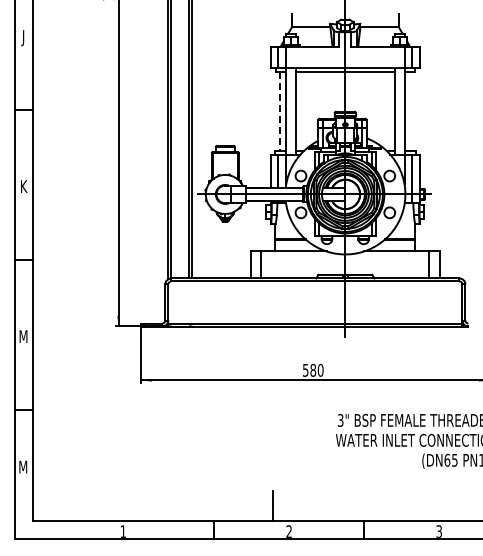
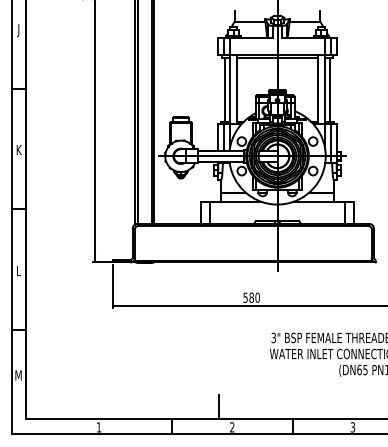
line: (279, 111) -> (224, 89), dashed -> solid
line: (411, 111) -> (330, 89), added
text: (23, 336) -> (18, 270), M -> L

